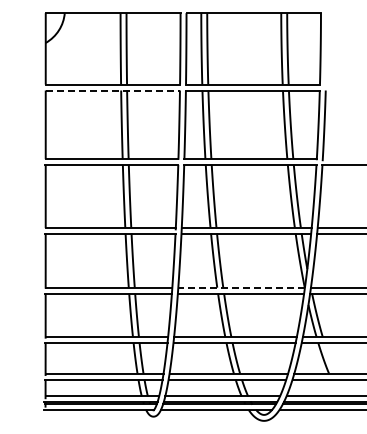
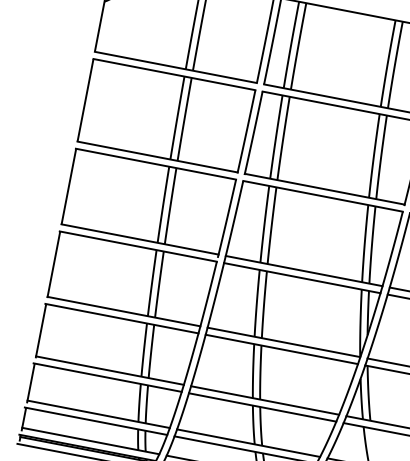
line: (113, 90) -> (175, 74), dashed -> solid
line: (241, 287) -> (283, 342), dashed -> solid

